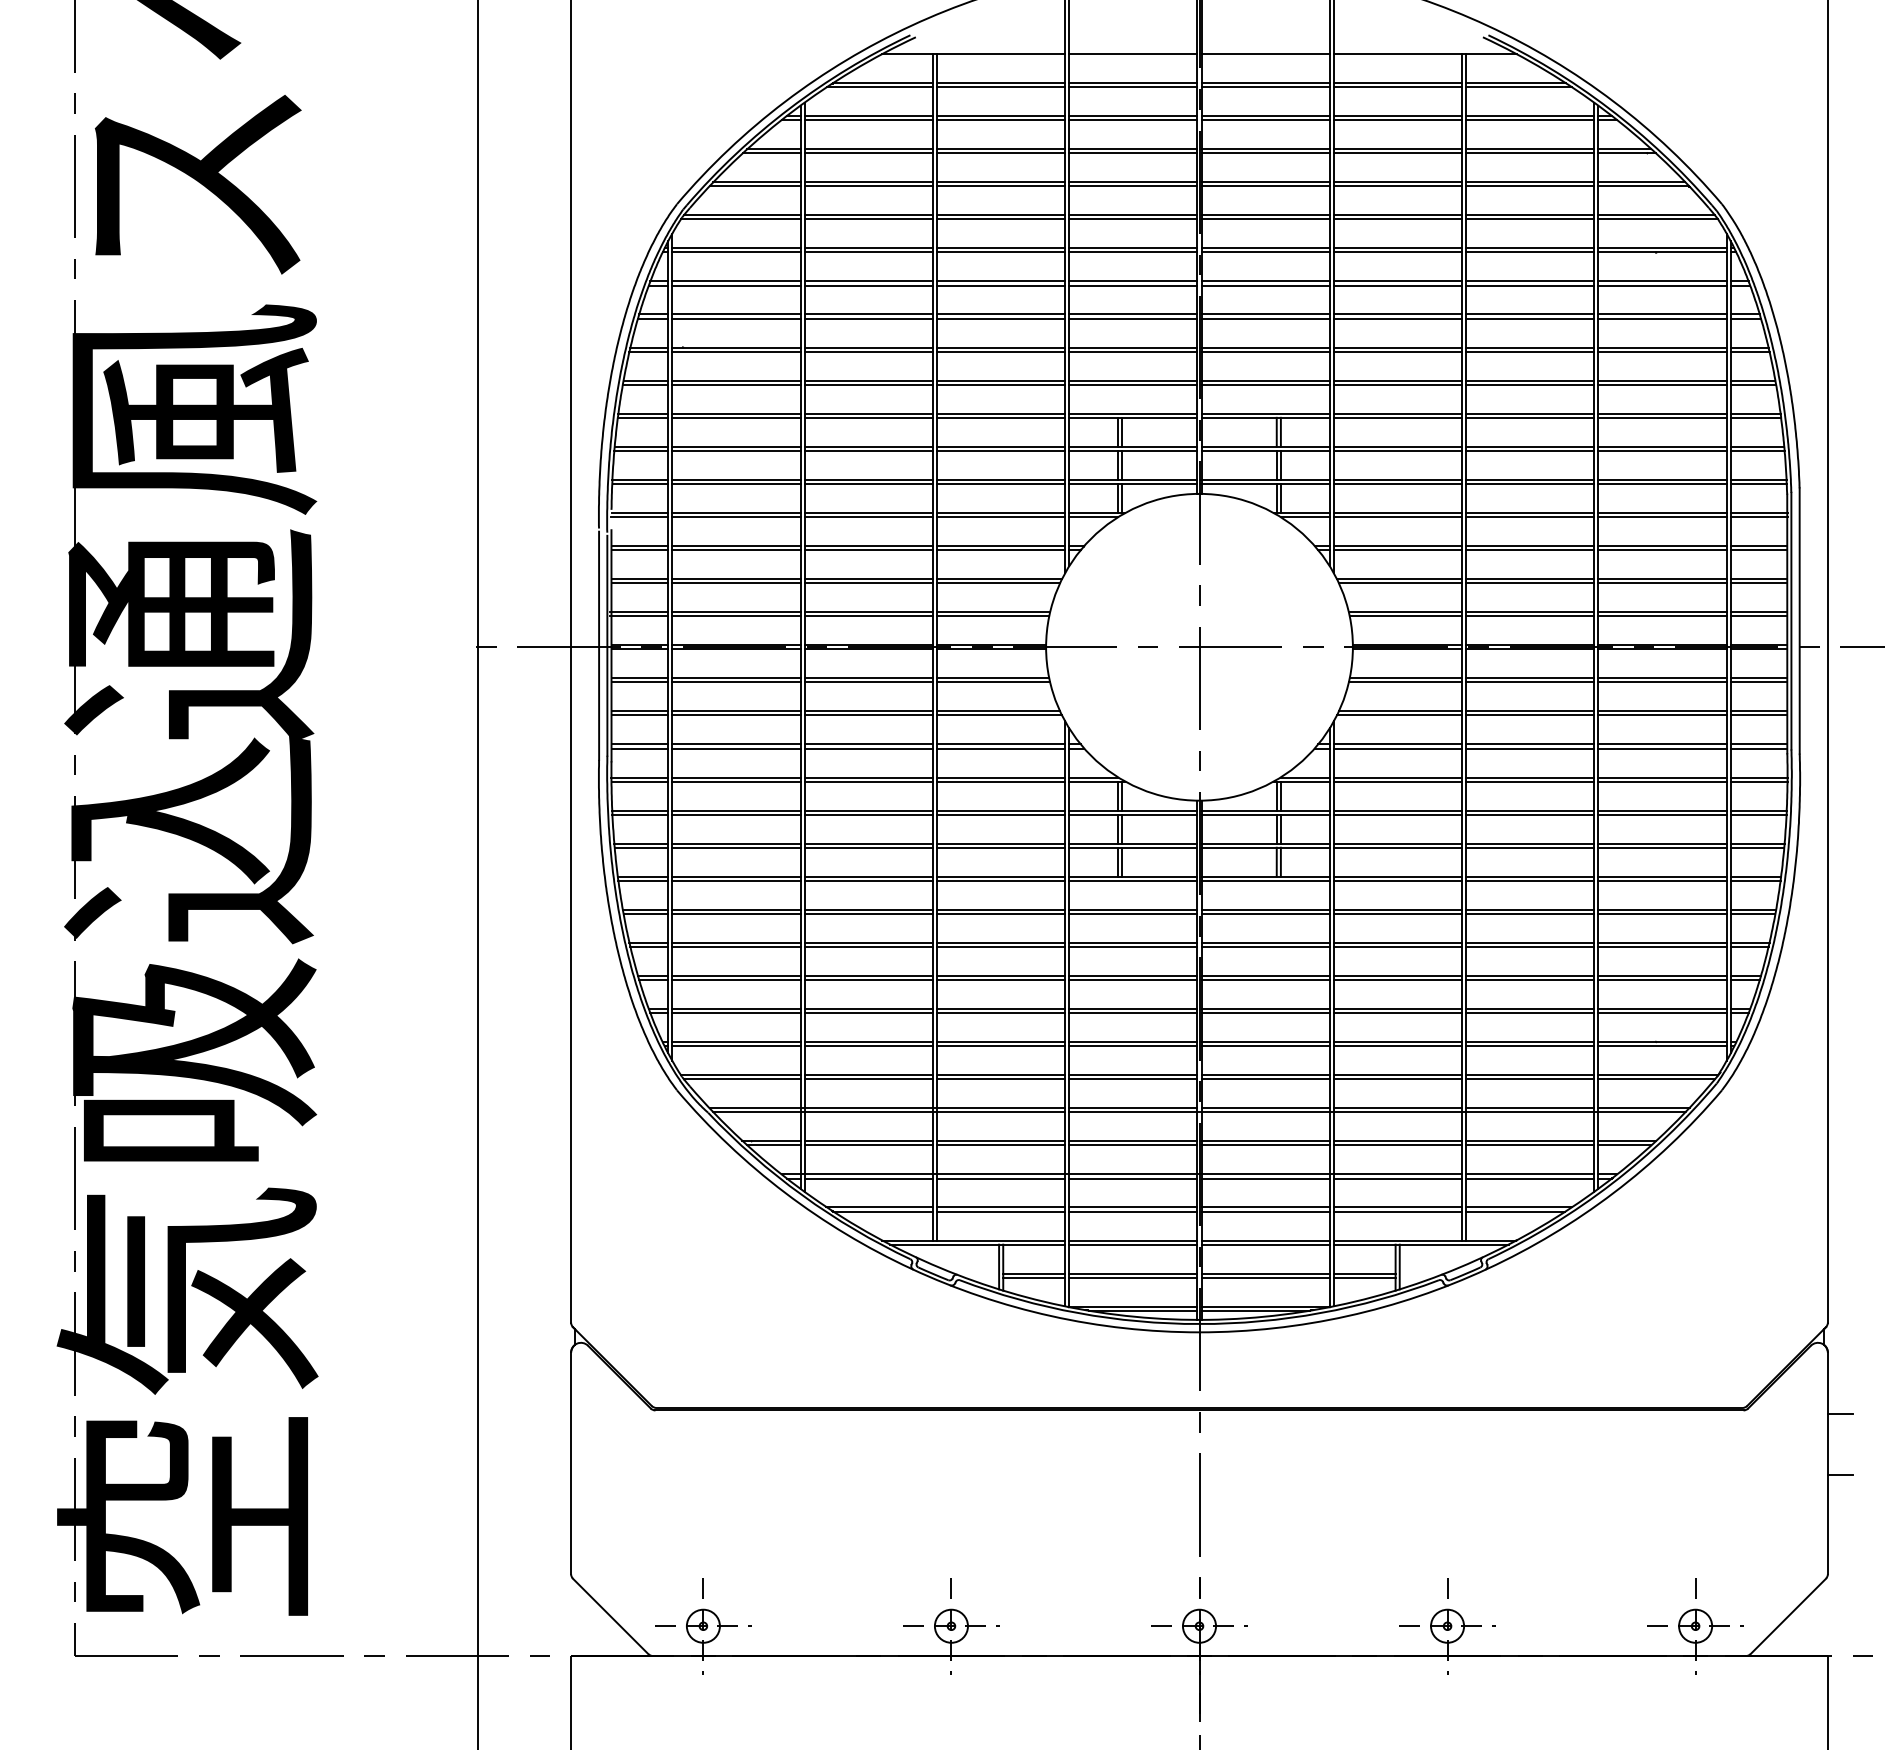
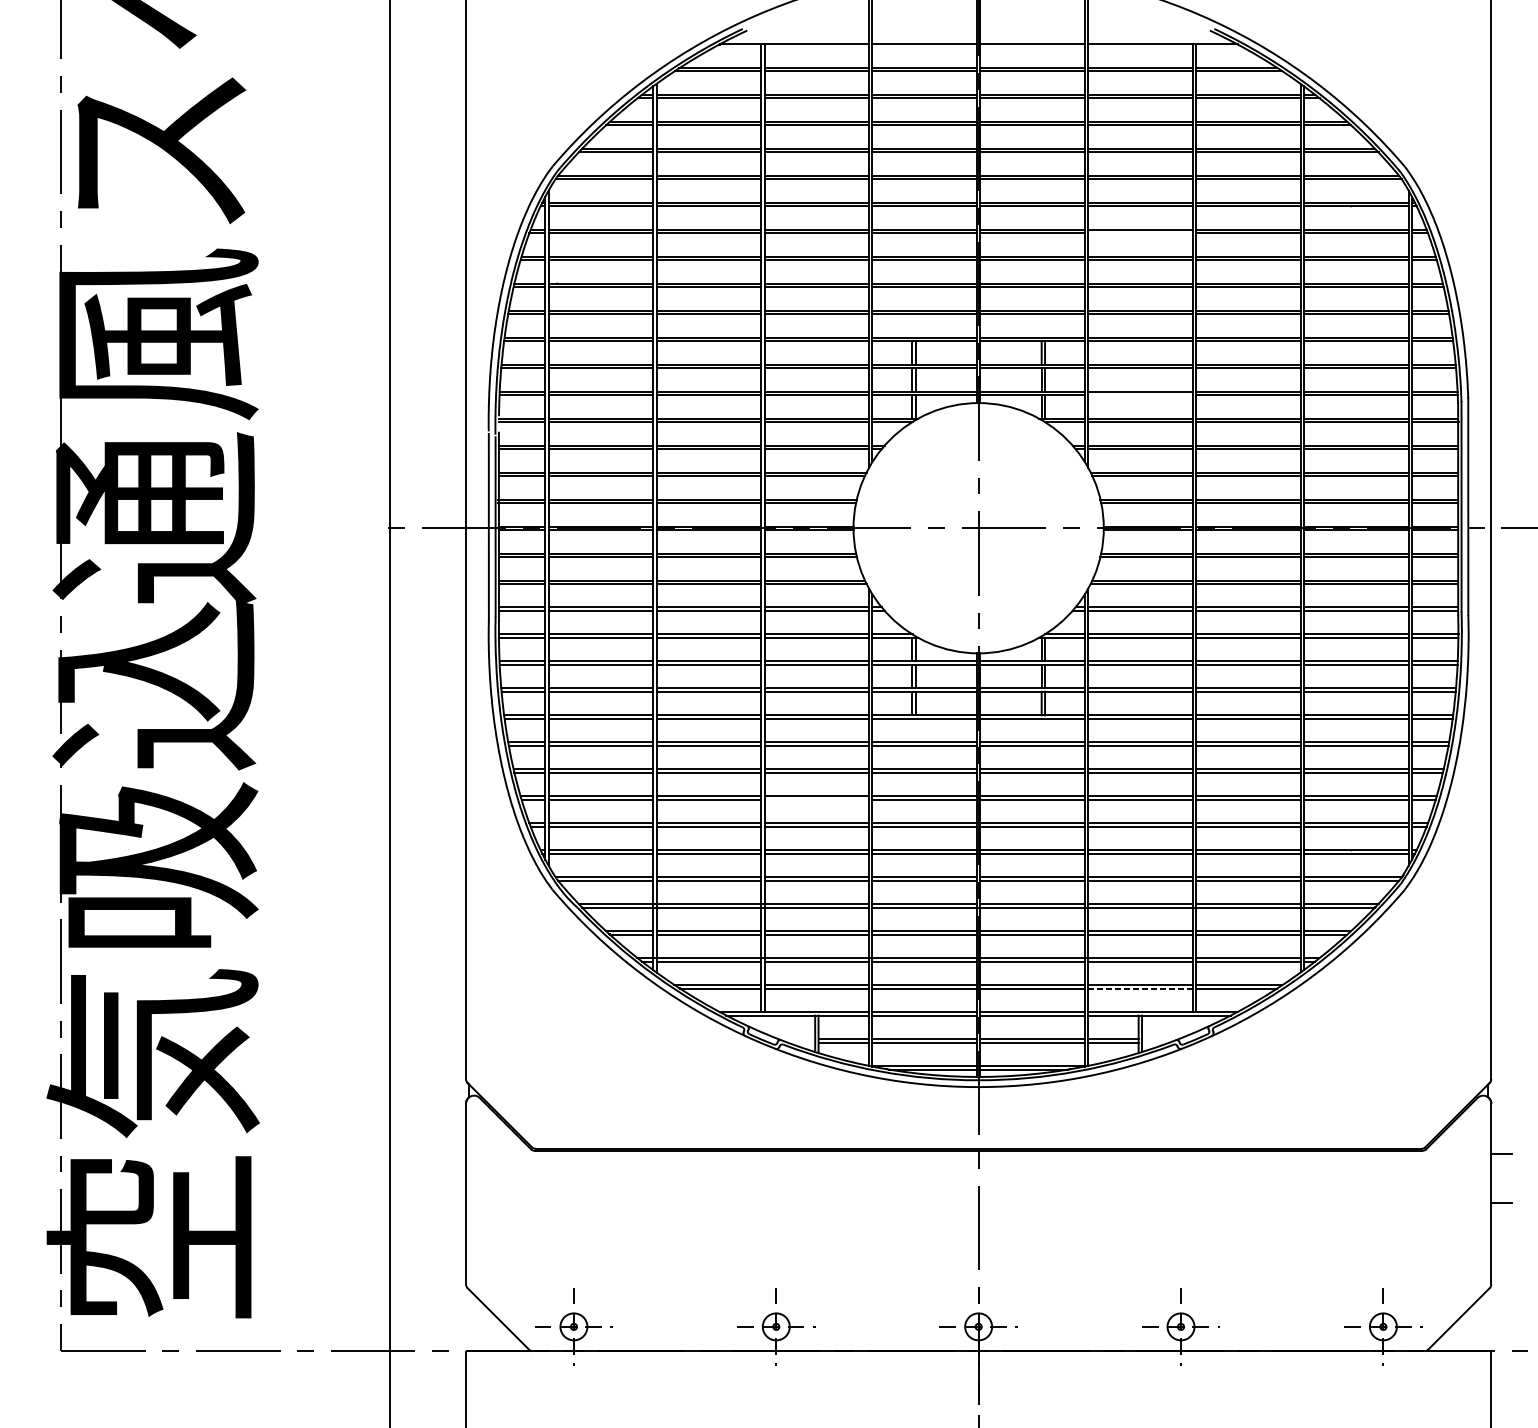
line: (1397, 285) -> (1140, 233), removed
line: (1397, 483) -> (1140, 394), removed
line: (1000, 980) -> (816, 800), removed
line: (1398, 1211) -> (1141, 988), solid -> dashed

